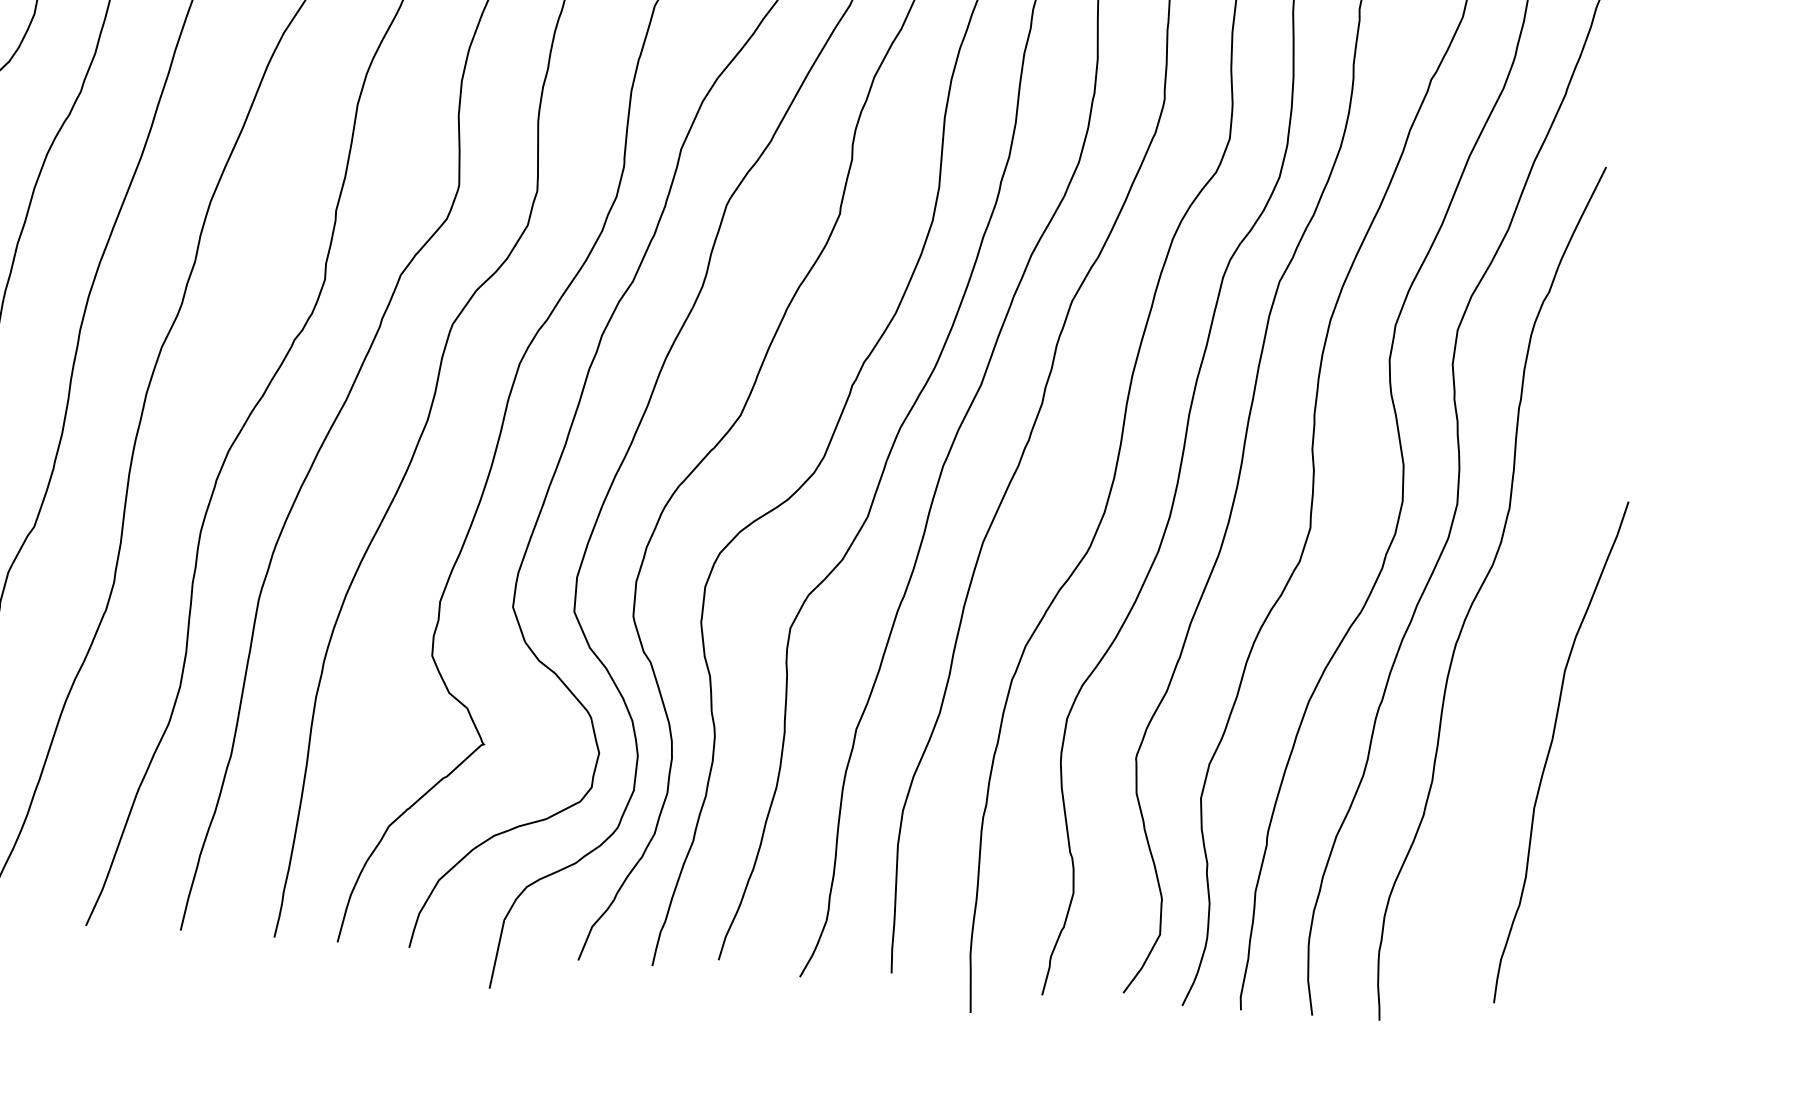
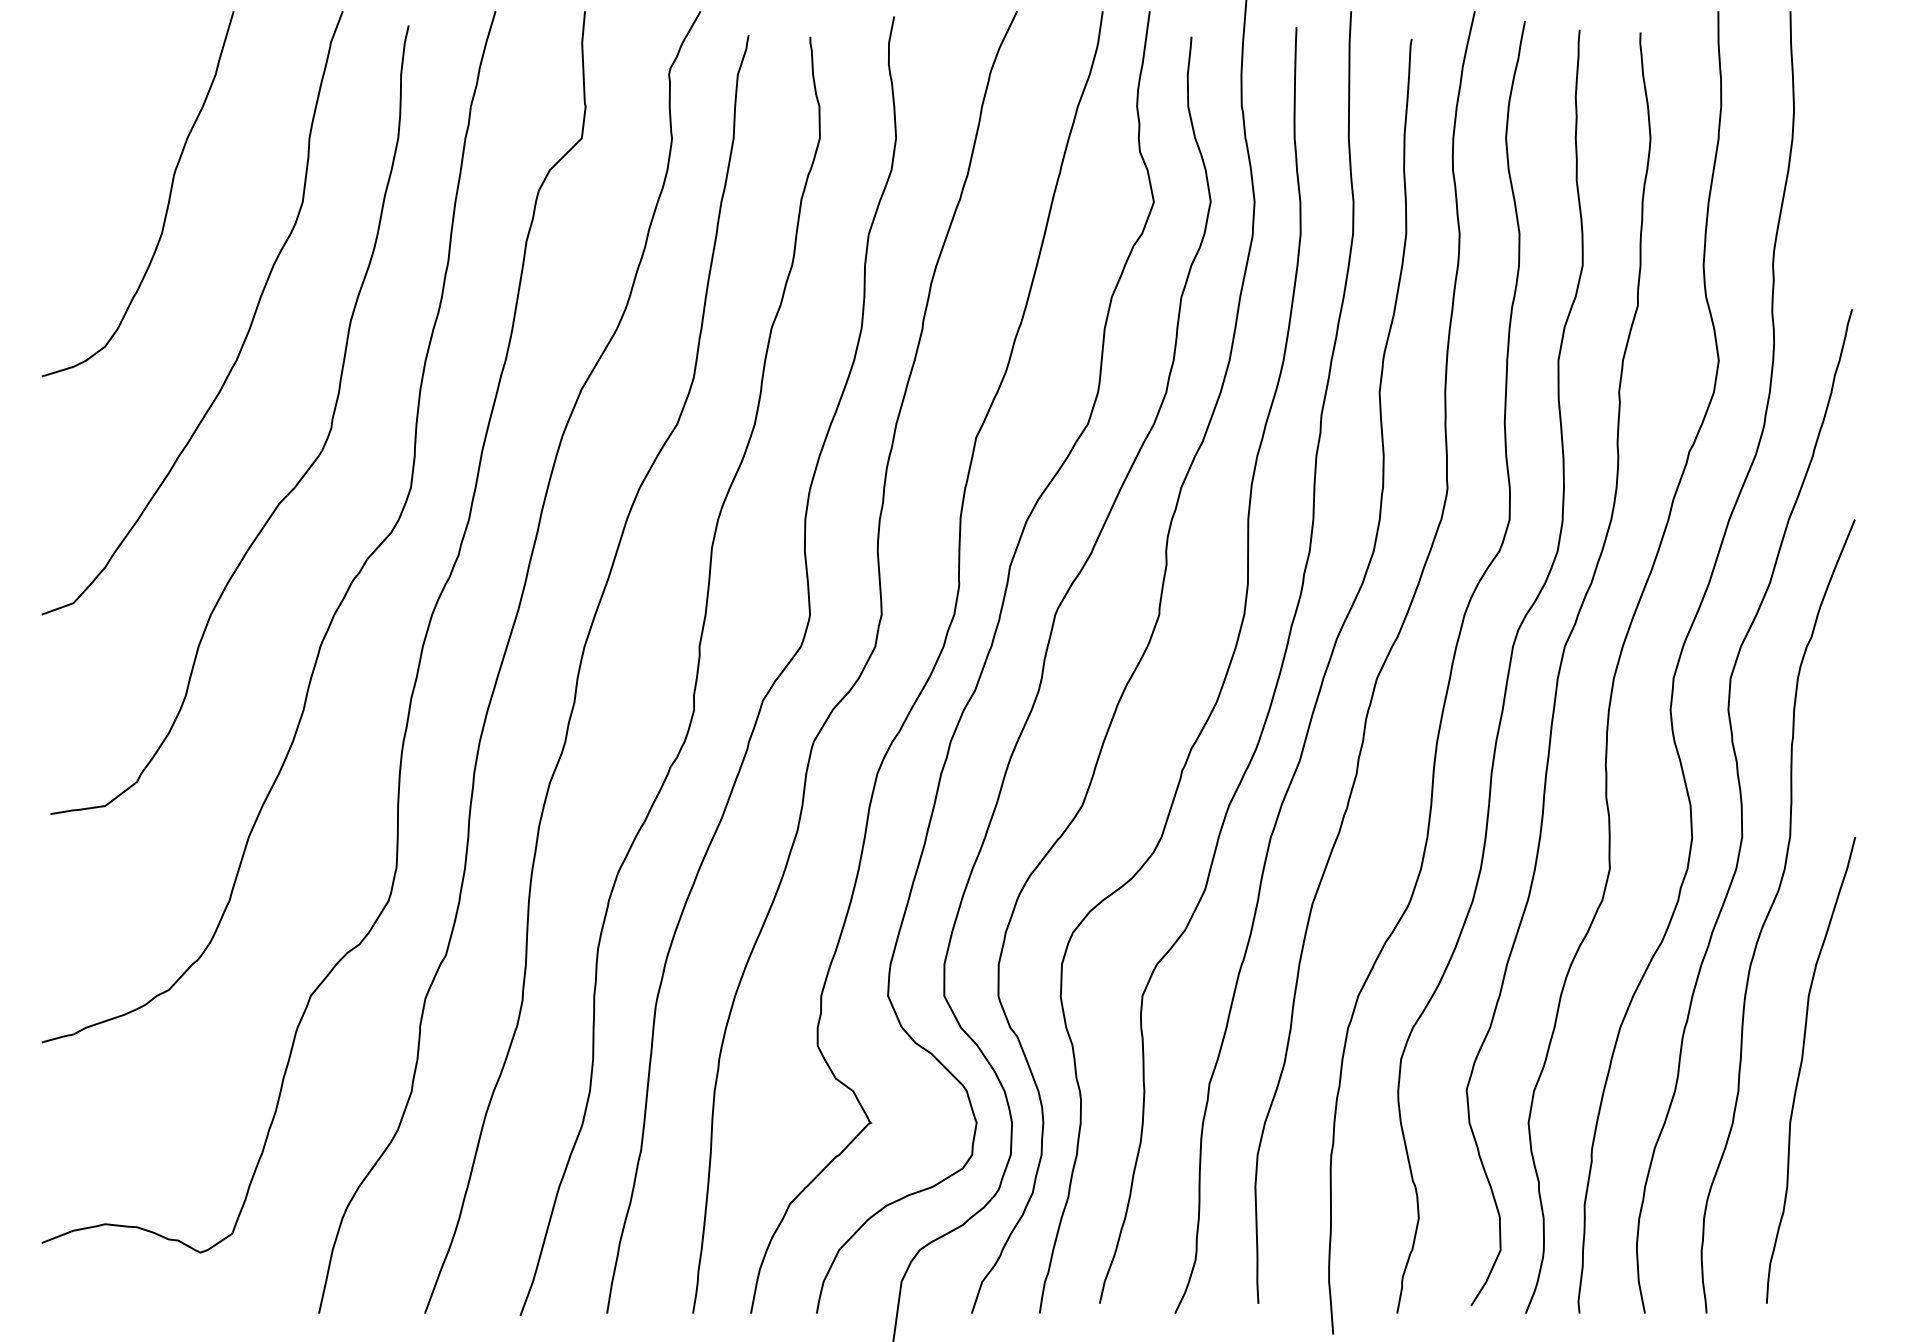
curve: (1551, 749) -> (1801, 1068), moved

